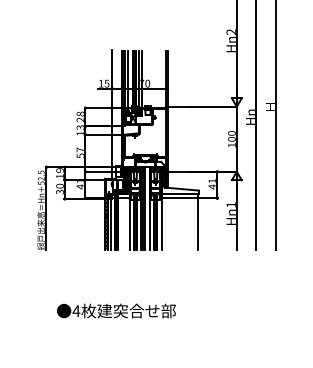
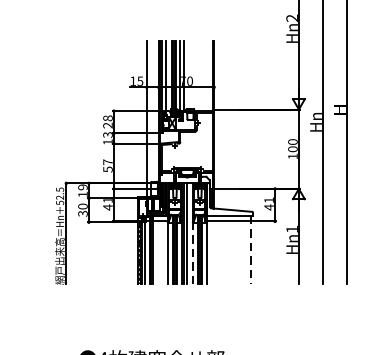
line: (197, 221) -> (250, 249), solid -> dashed
line: (149, 224) -> (192, 253), solid -> dashed

